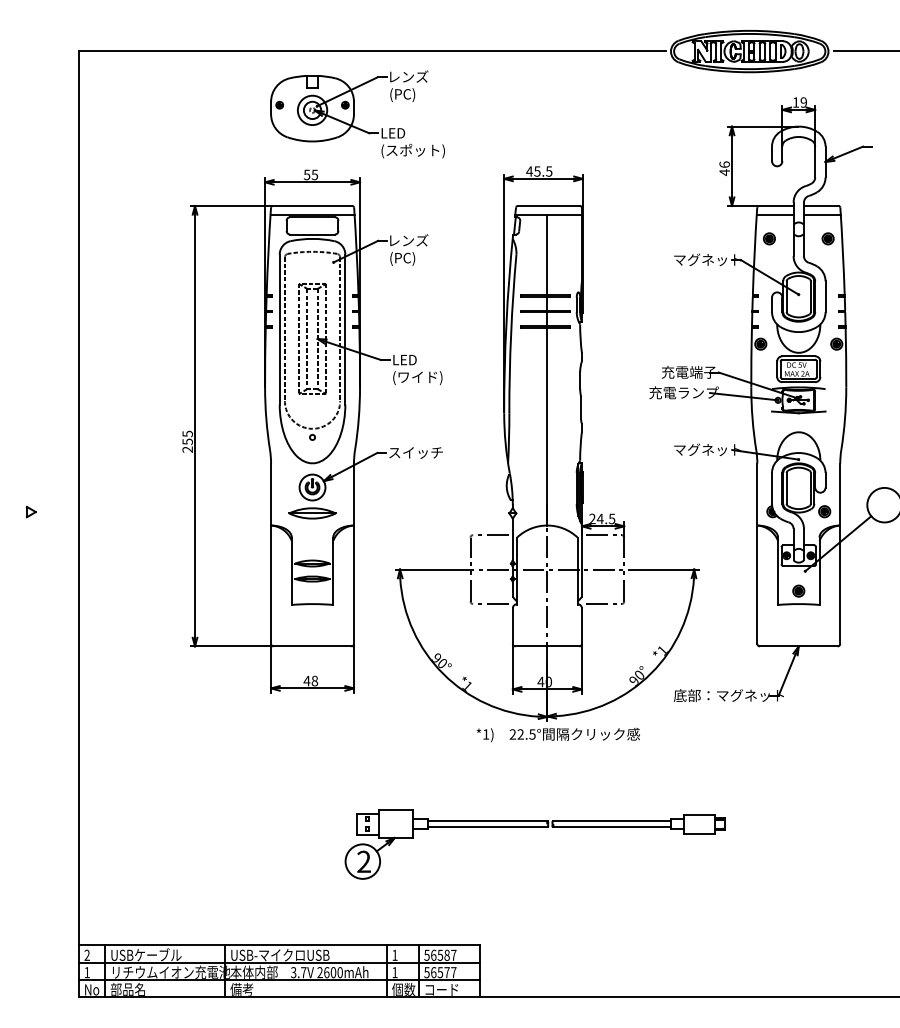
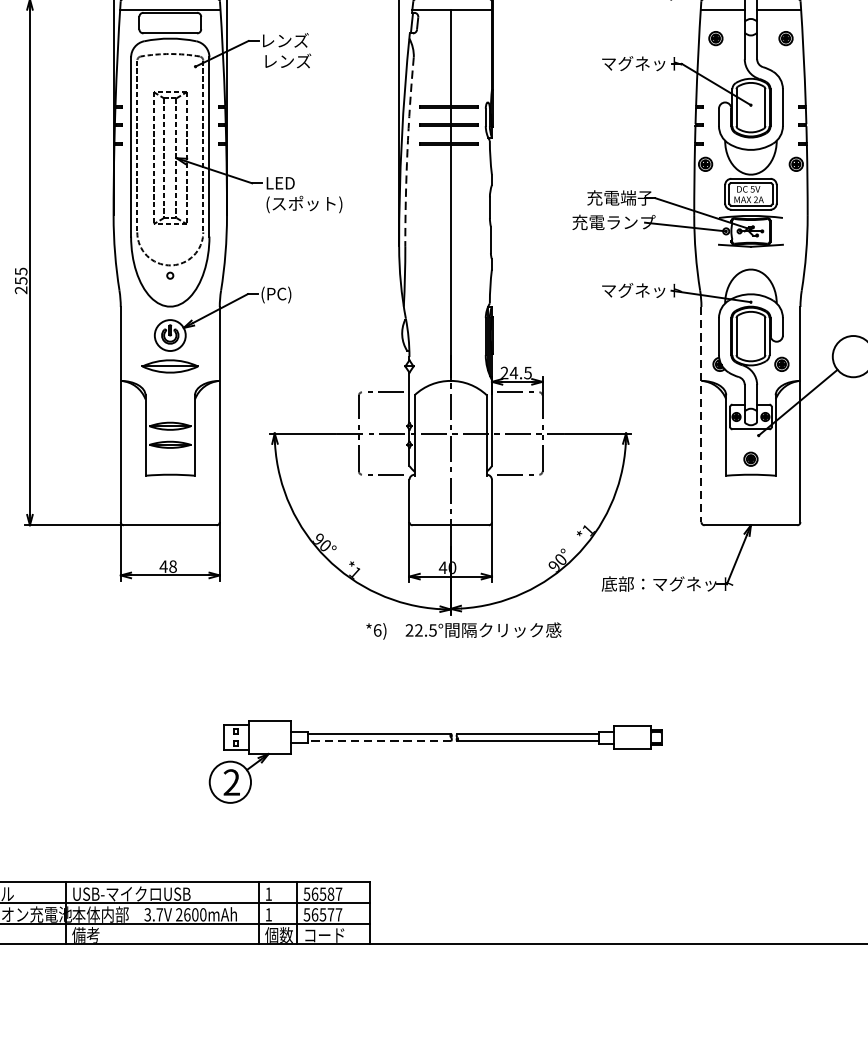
text: (410, 258) -> (287, 62), (PC) -> レンズ
arc: (511, 333) -> (407, 151), solid -> dashed
text: (427, 377) -> (307, 204), (ワイド) -> (スポット)
text: (415, 453) -> (293, 294), スイッチ -> (PC)
line: (757, 554) -> (701, 415), solid -> dashed
text: (486, 734) -> (378, 630), *1) -> *6)
line: (487, 827) -> (379, 741), solid -> dashed

